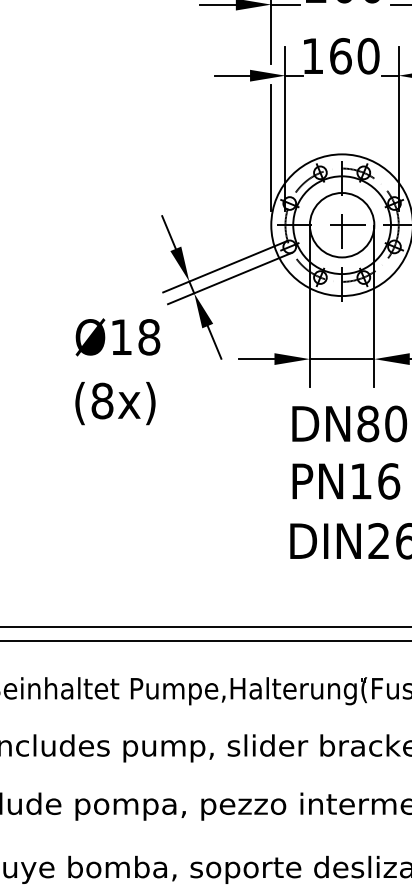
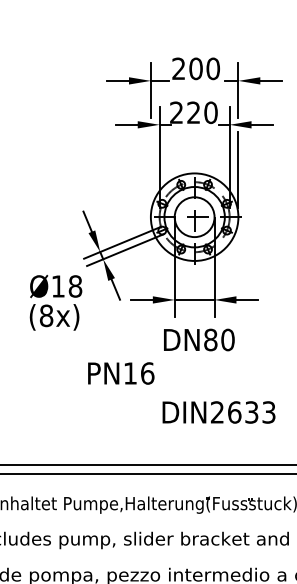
text: (327, 55) -> (185, 112), 160 -> 220
line: (270, 148) -> (150, 169), removed
text: (115, 403) -> (54, 317), moved
text: (346, 481) -> (121, 373), moved

